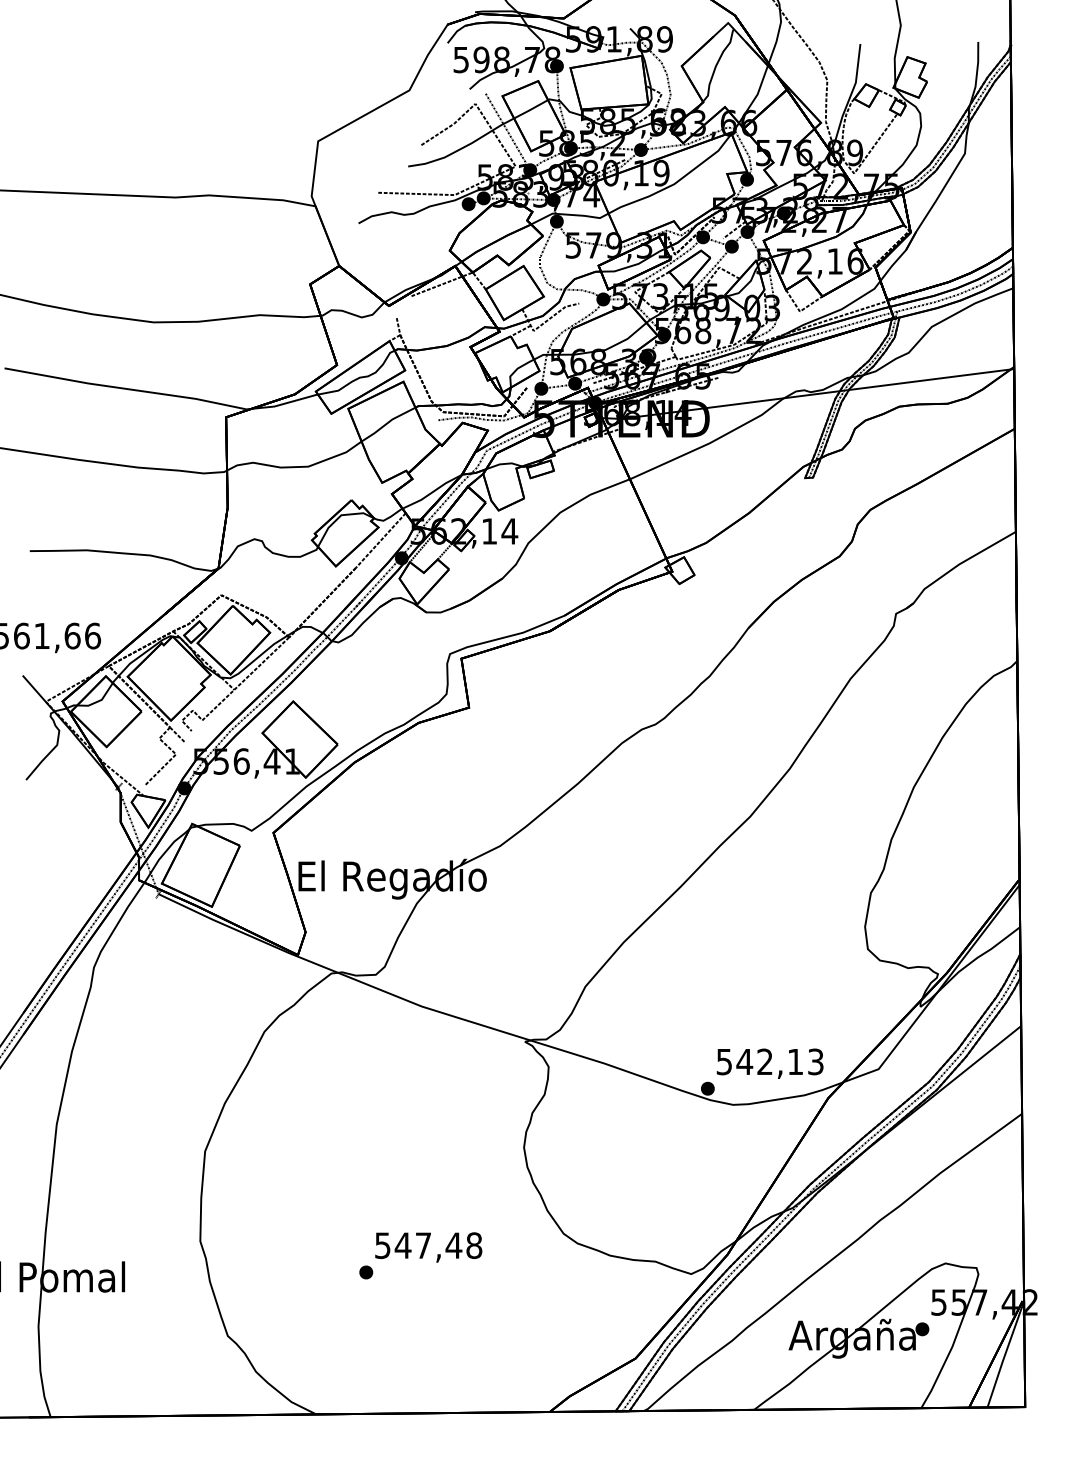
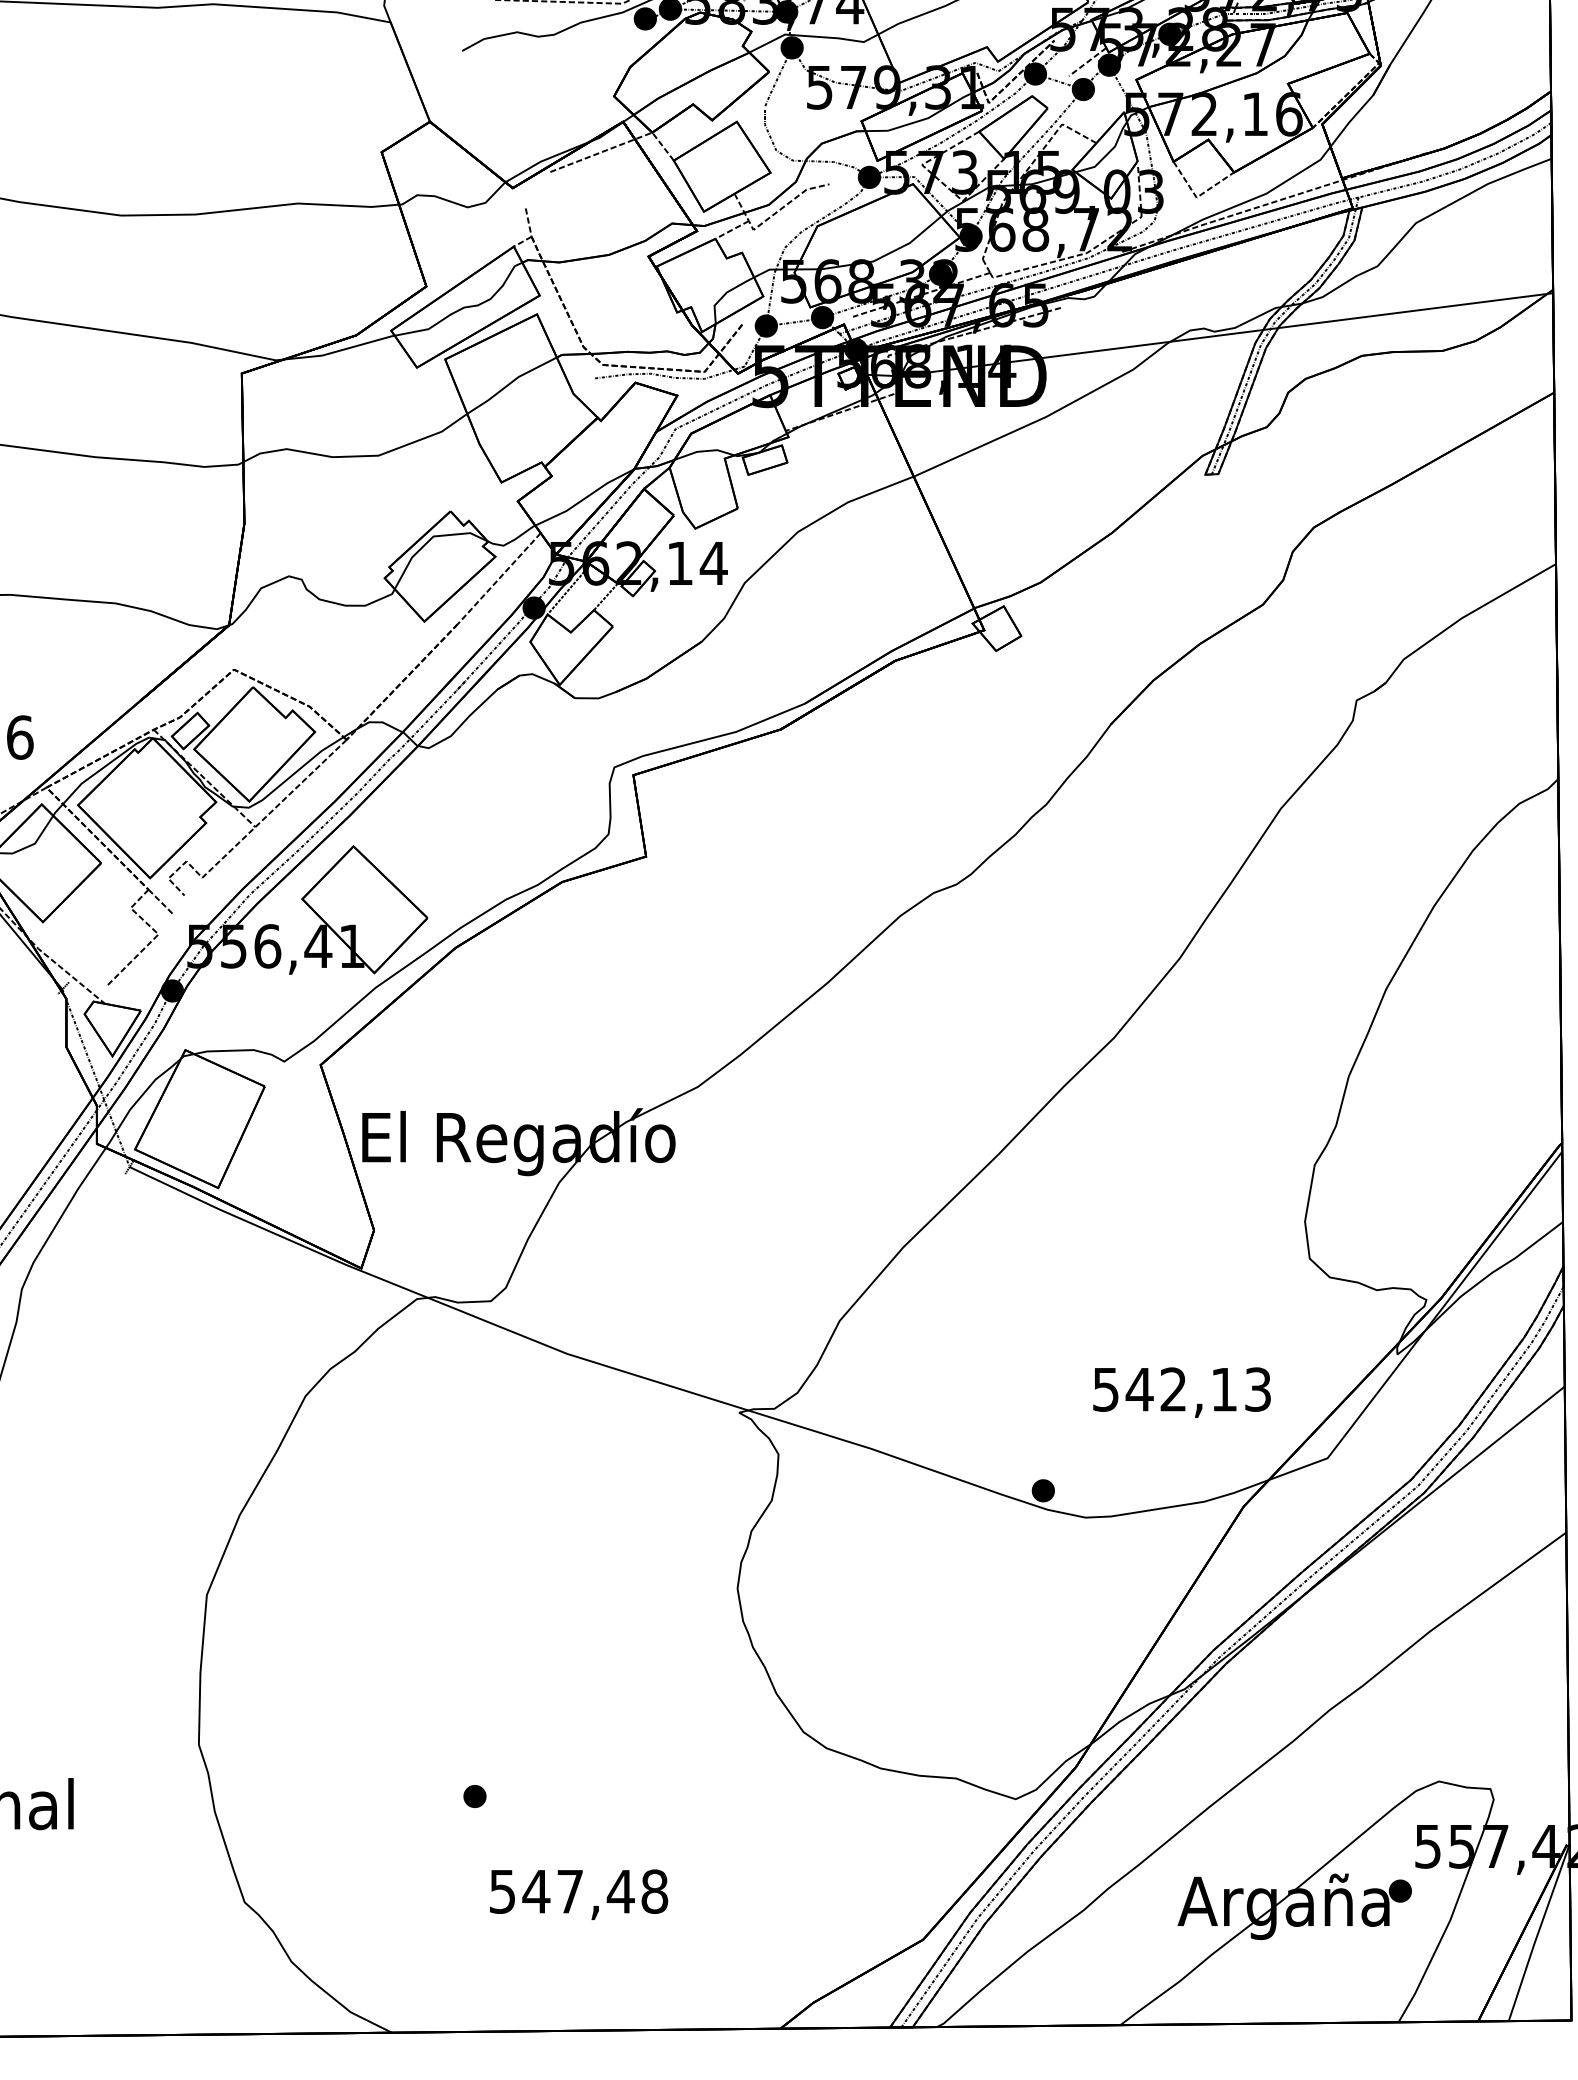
text: (769, 1063) -> (1180, 1392), moved
text: (428, 1247) -> (578, 1894), moved

